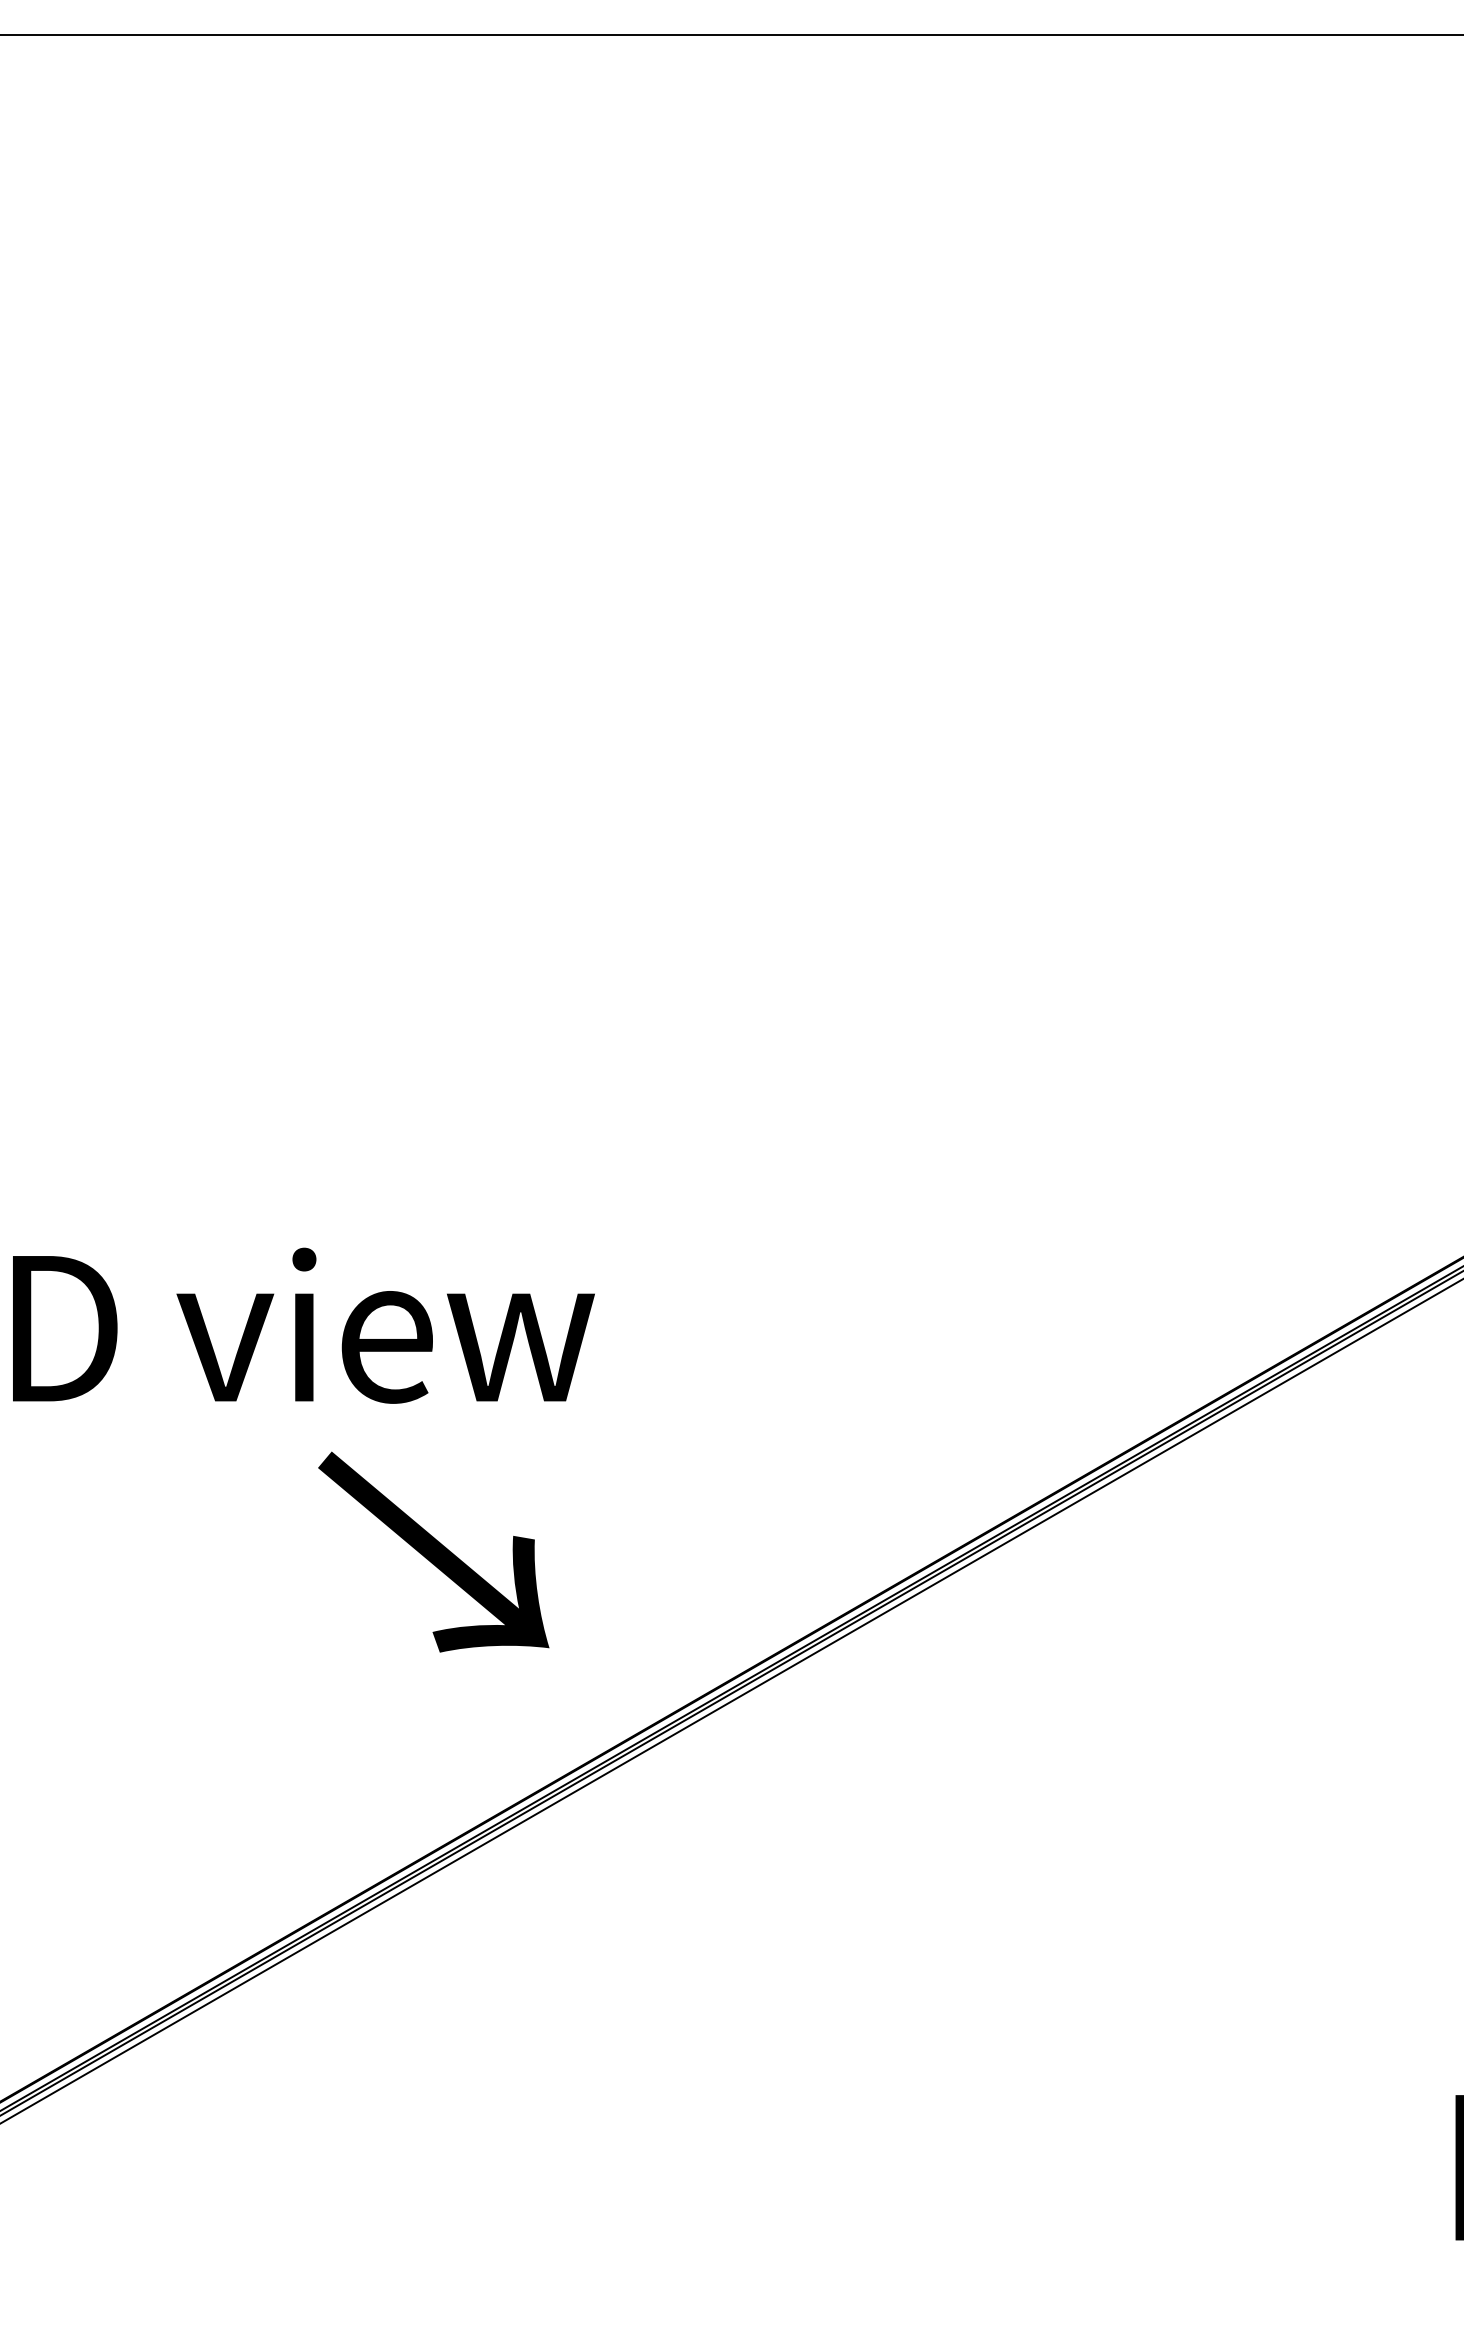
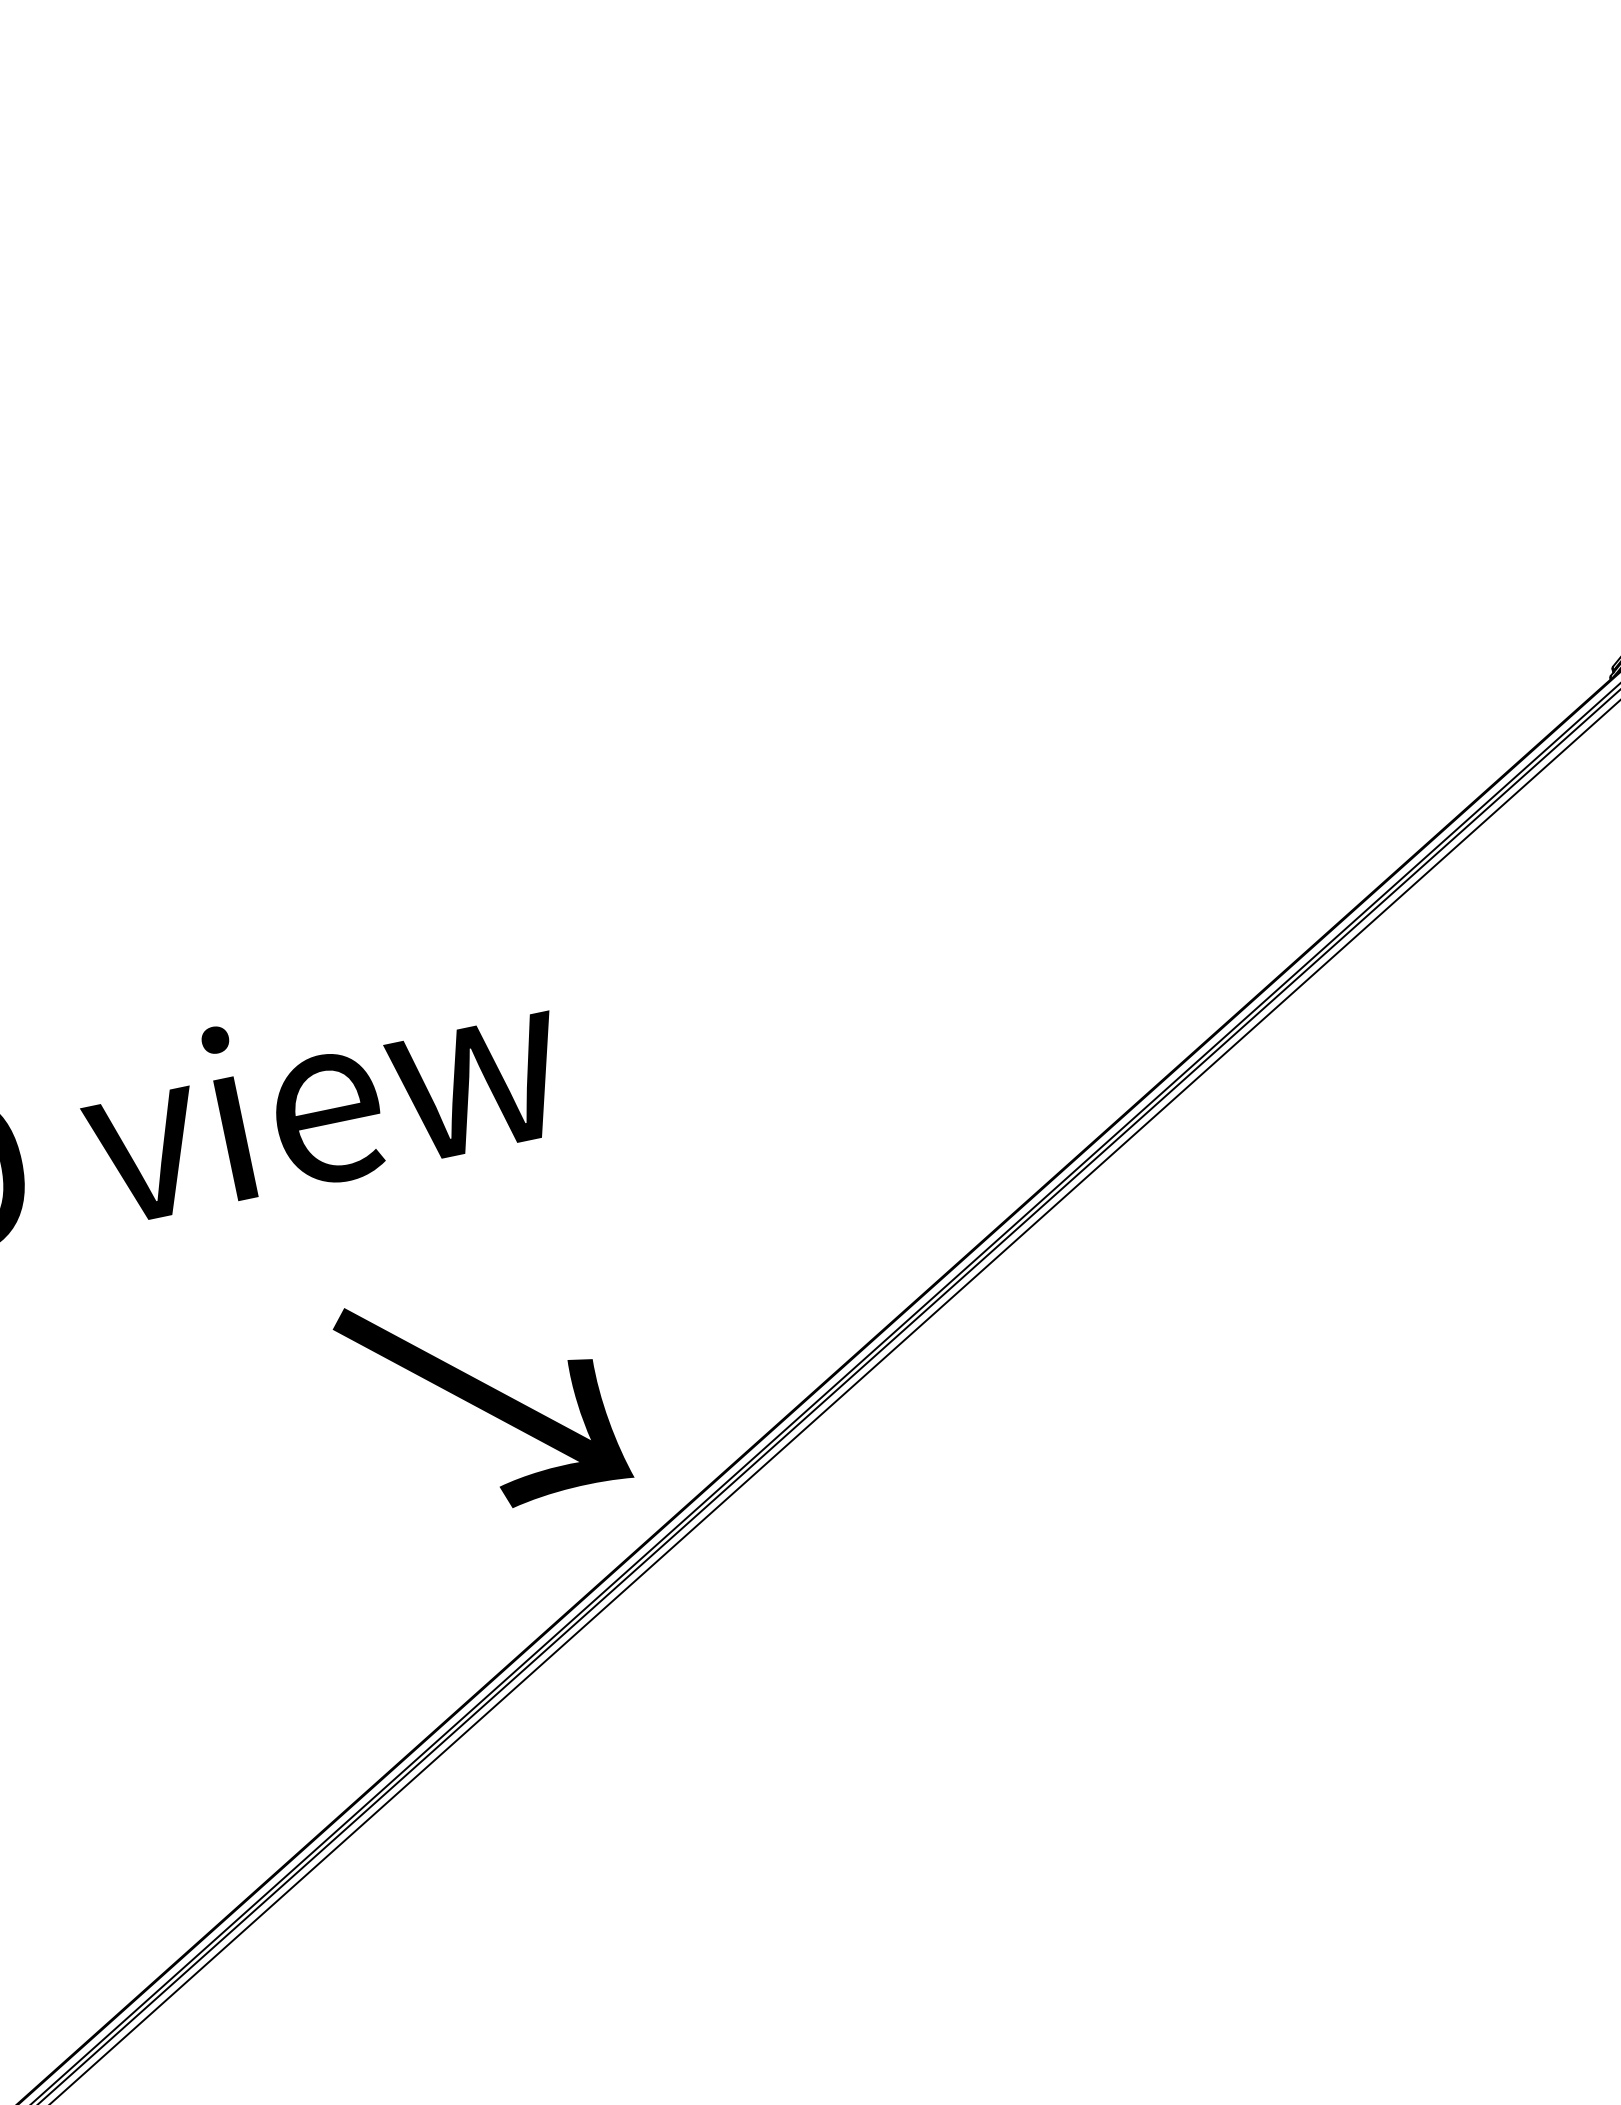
text: (433, 1551) -> (481, 1396), moved

